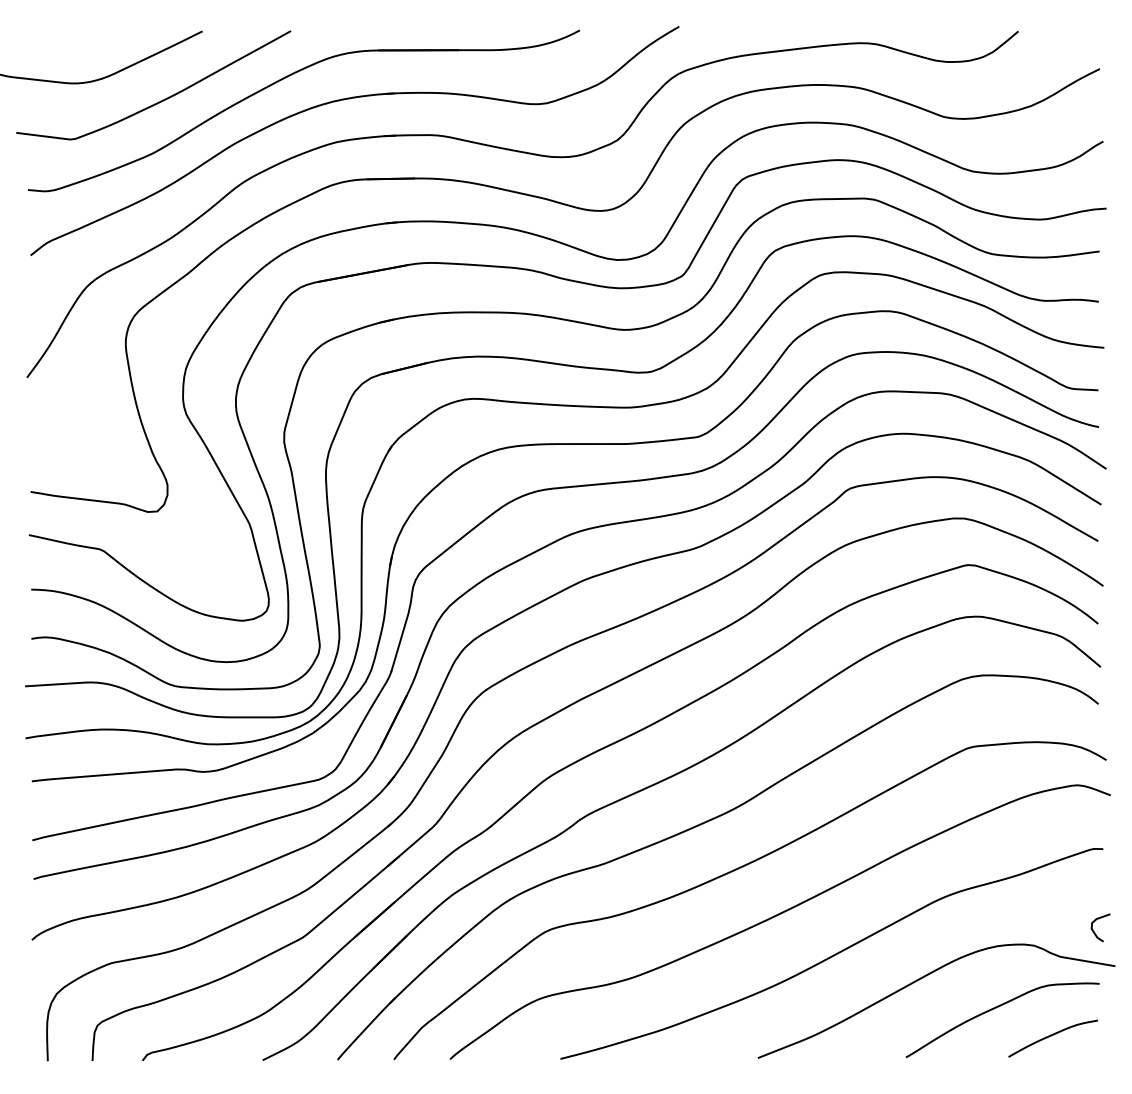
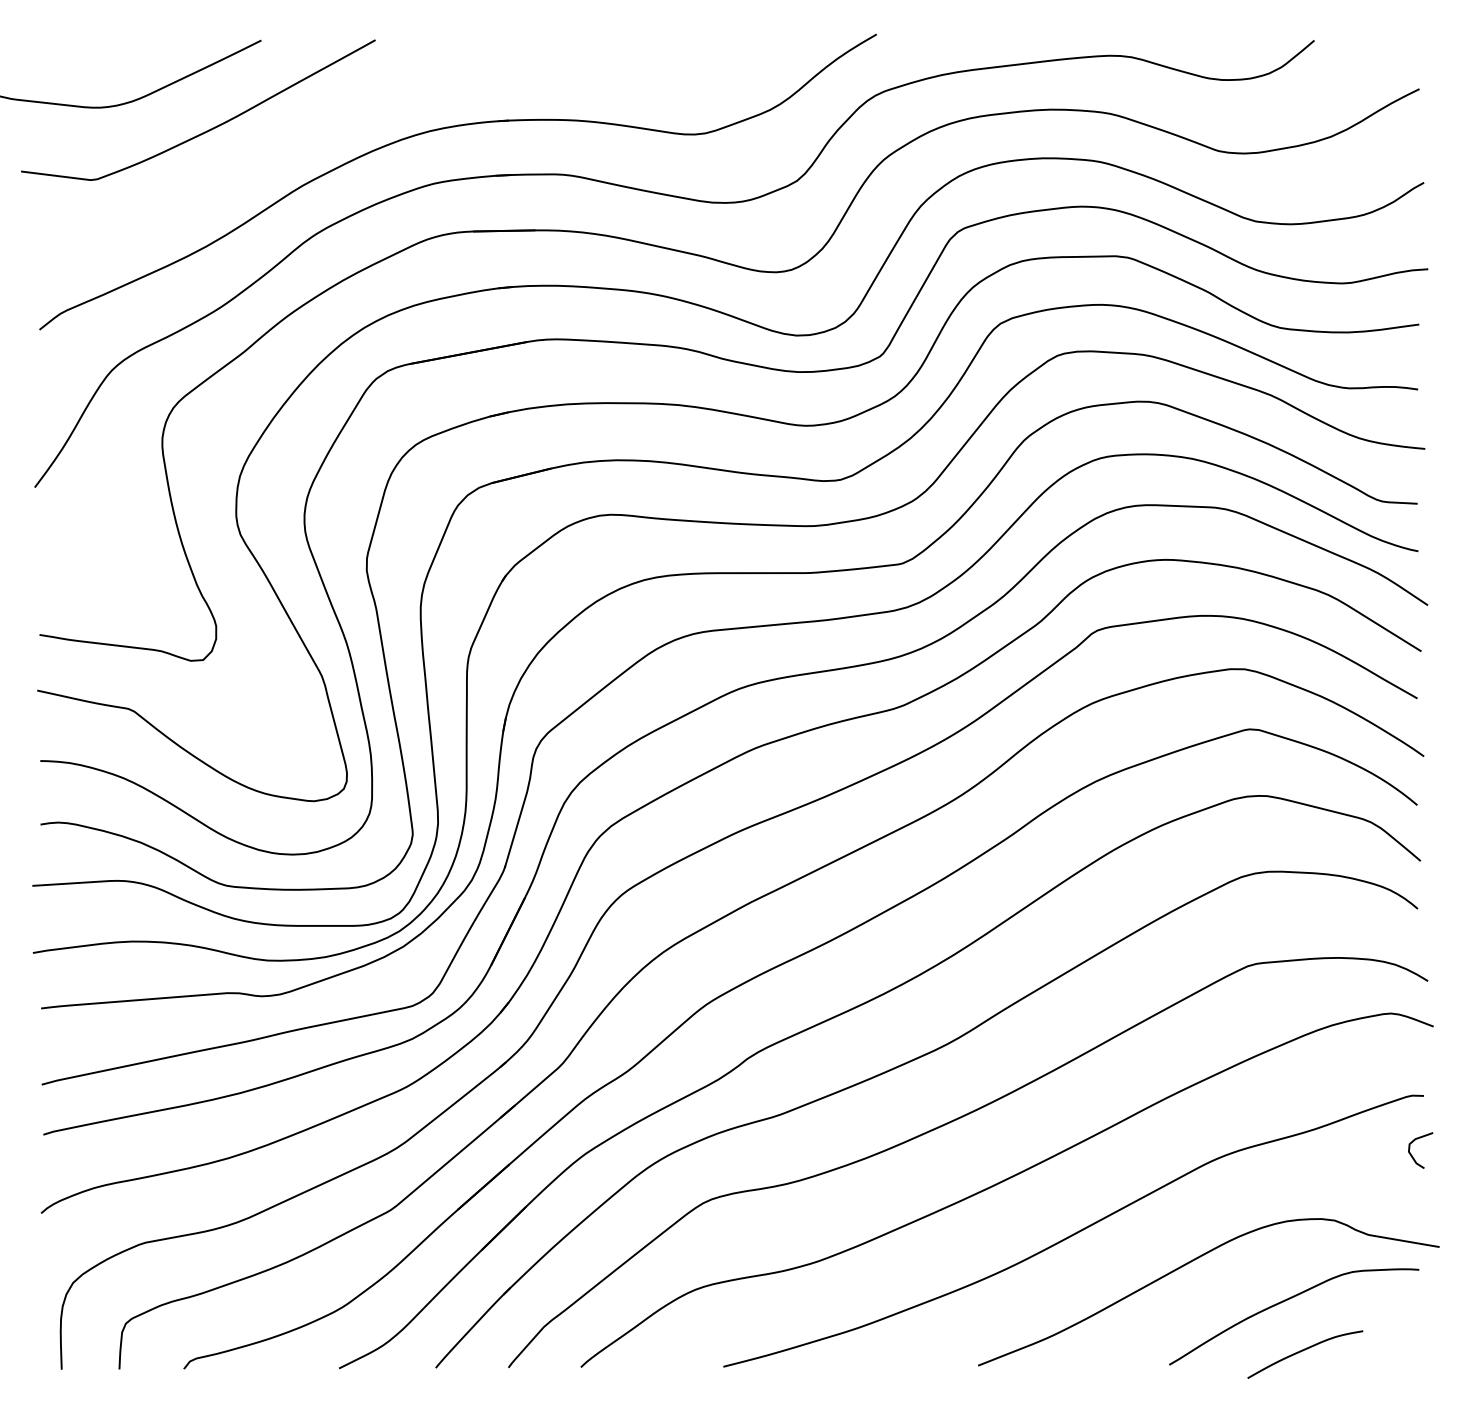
part: (283, 79) -> (366, 102), removed
curve: (1095, 932) -> (1413, 1156), moved
curve: (1051, 1036) -> (1303, 1351), moved

